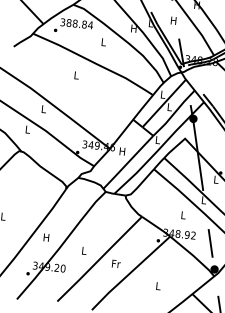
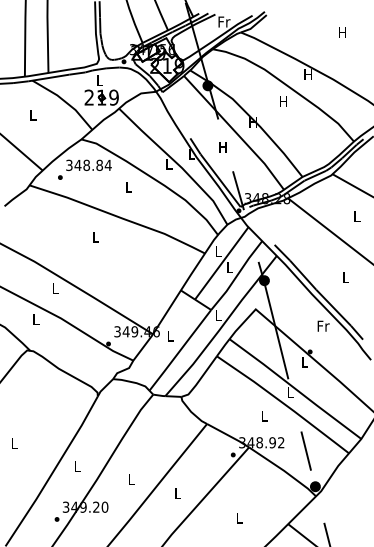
text: (68, 22) -> (77, 164), 388.84 -> 348.84
text: (133, 29) -> (168, 164), H -> L
text: (122, 151) -> (170, 336), H -> L
text: (46, 237) -> (77, 466), H -> L
text: (116, 263) -> (178, 492), Fr -> L

